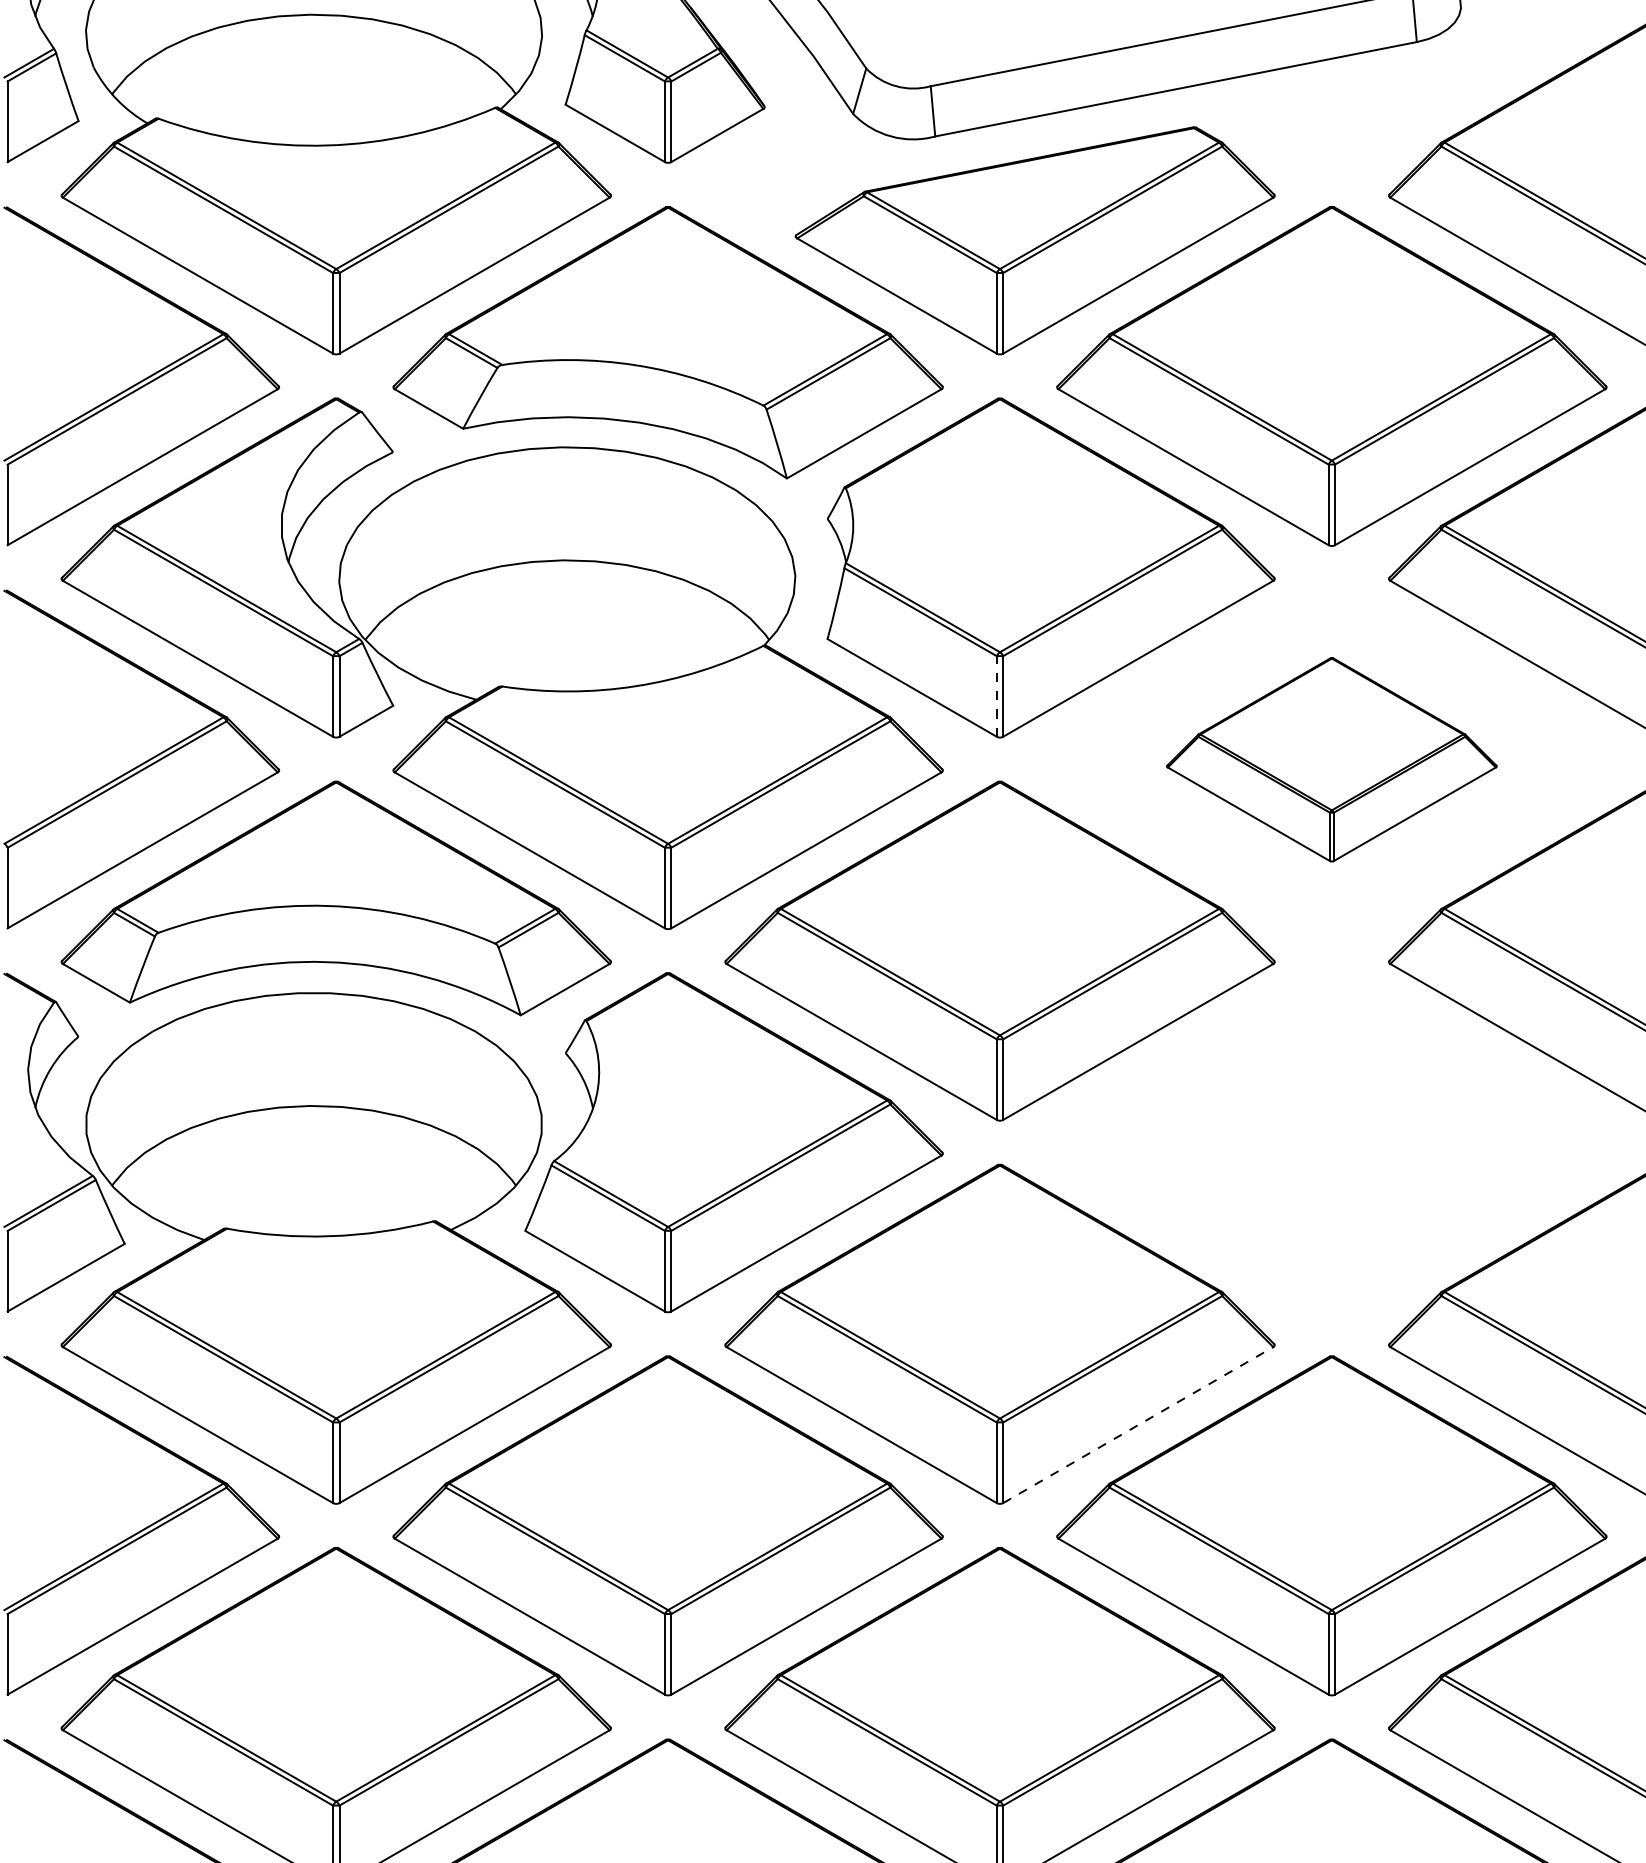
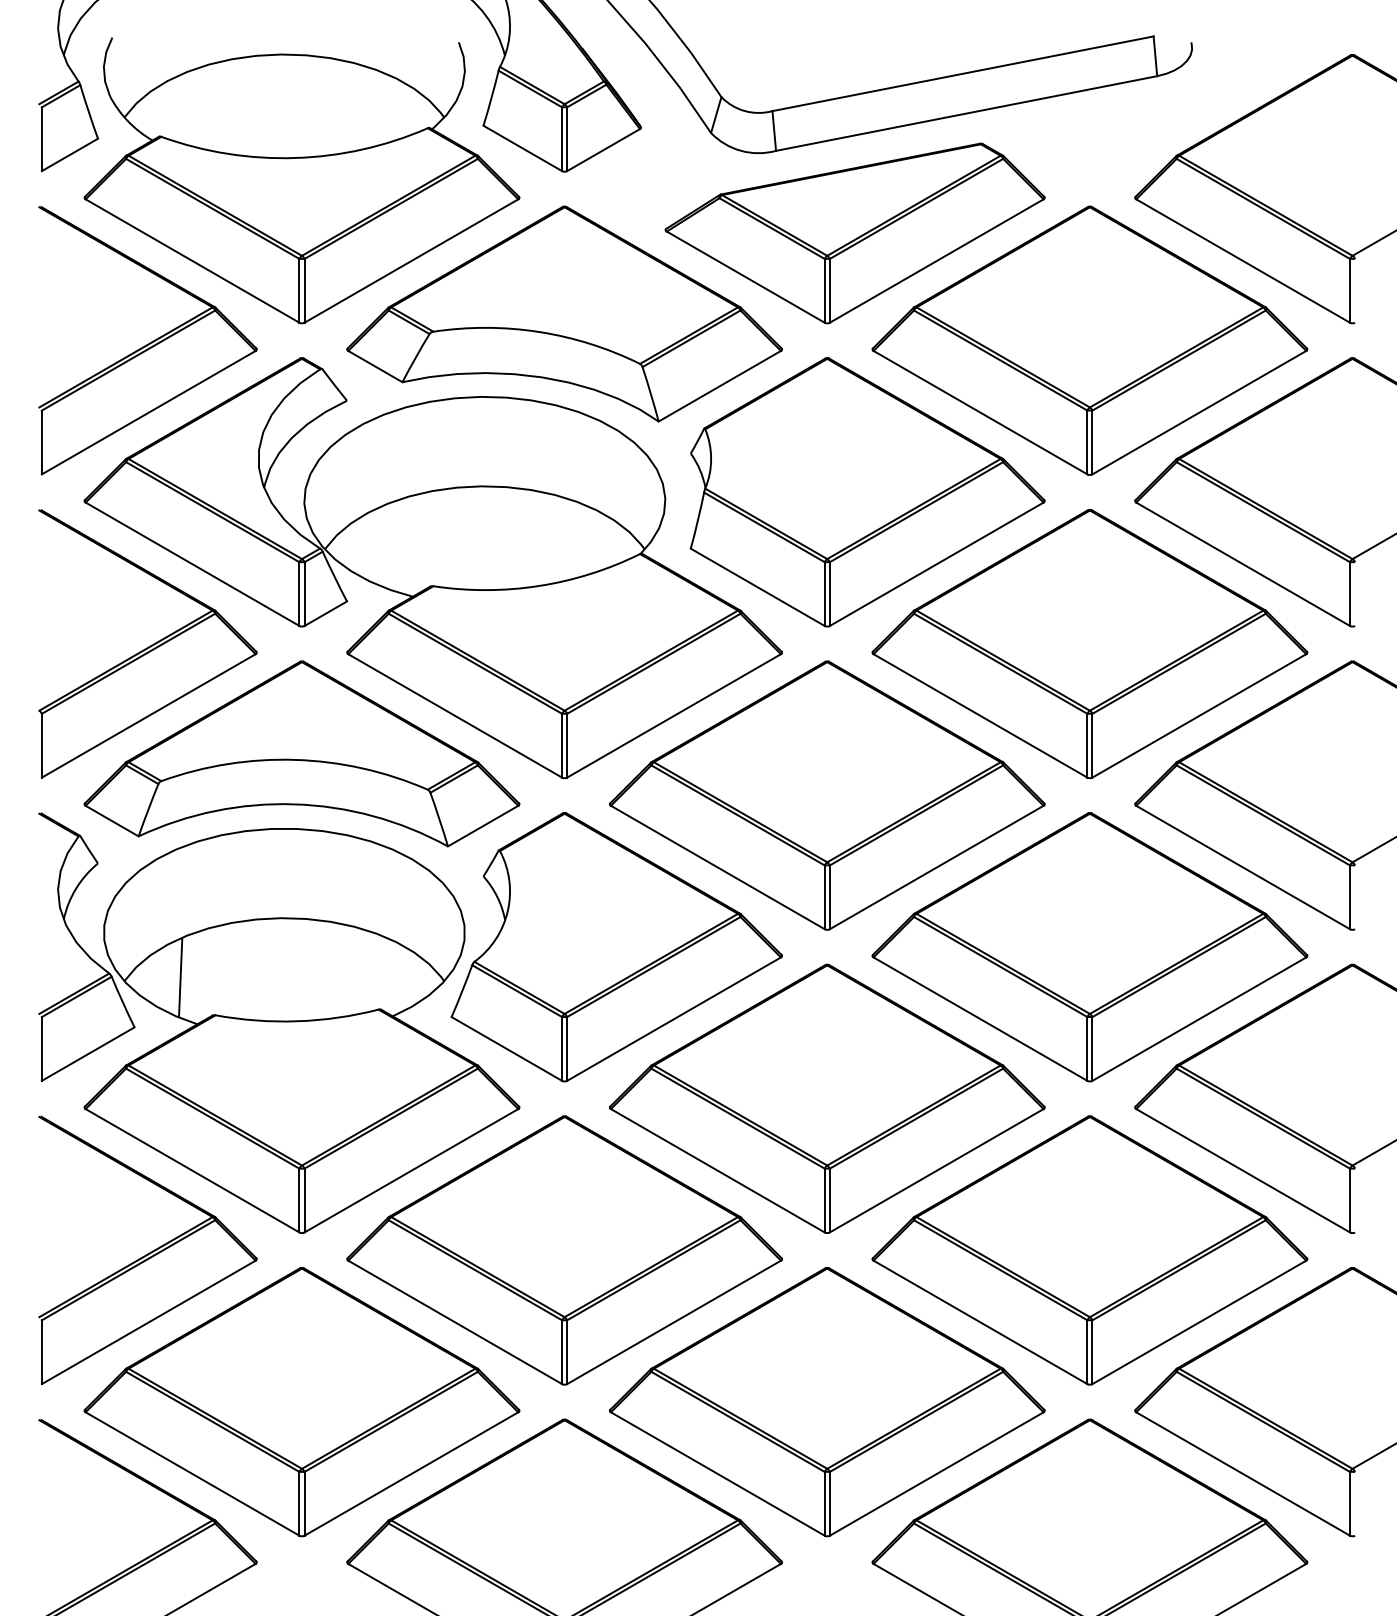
line: (996, 696) -> (824, 594), dashed -> solid
part: (1331, 760) -> (1089, 644), size x1.67
part: (1331, 1142) -> (1089, 947), added
line: (182, 1180) -> (180, 977), added
line: (1139, 1424) -> (937, 1170), dashed -> solid

